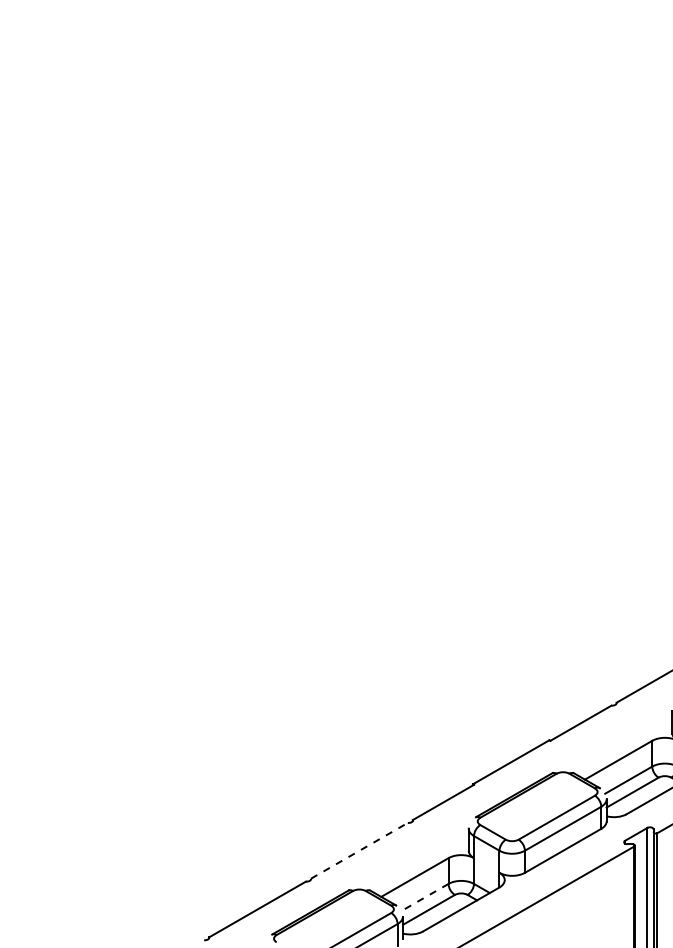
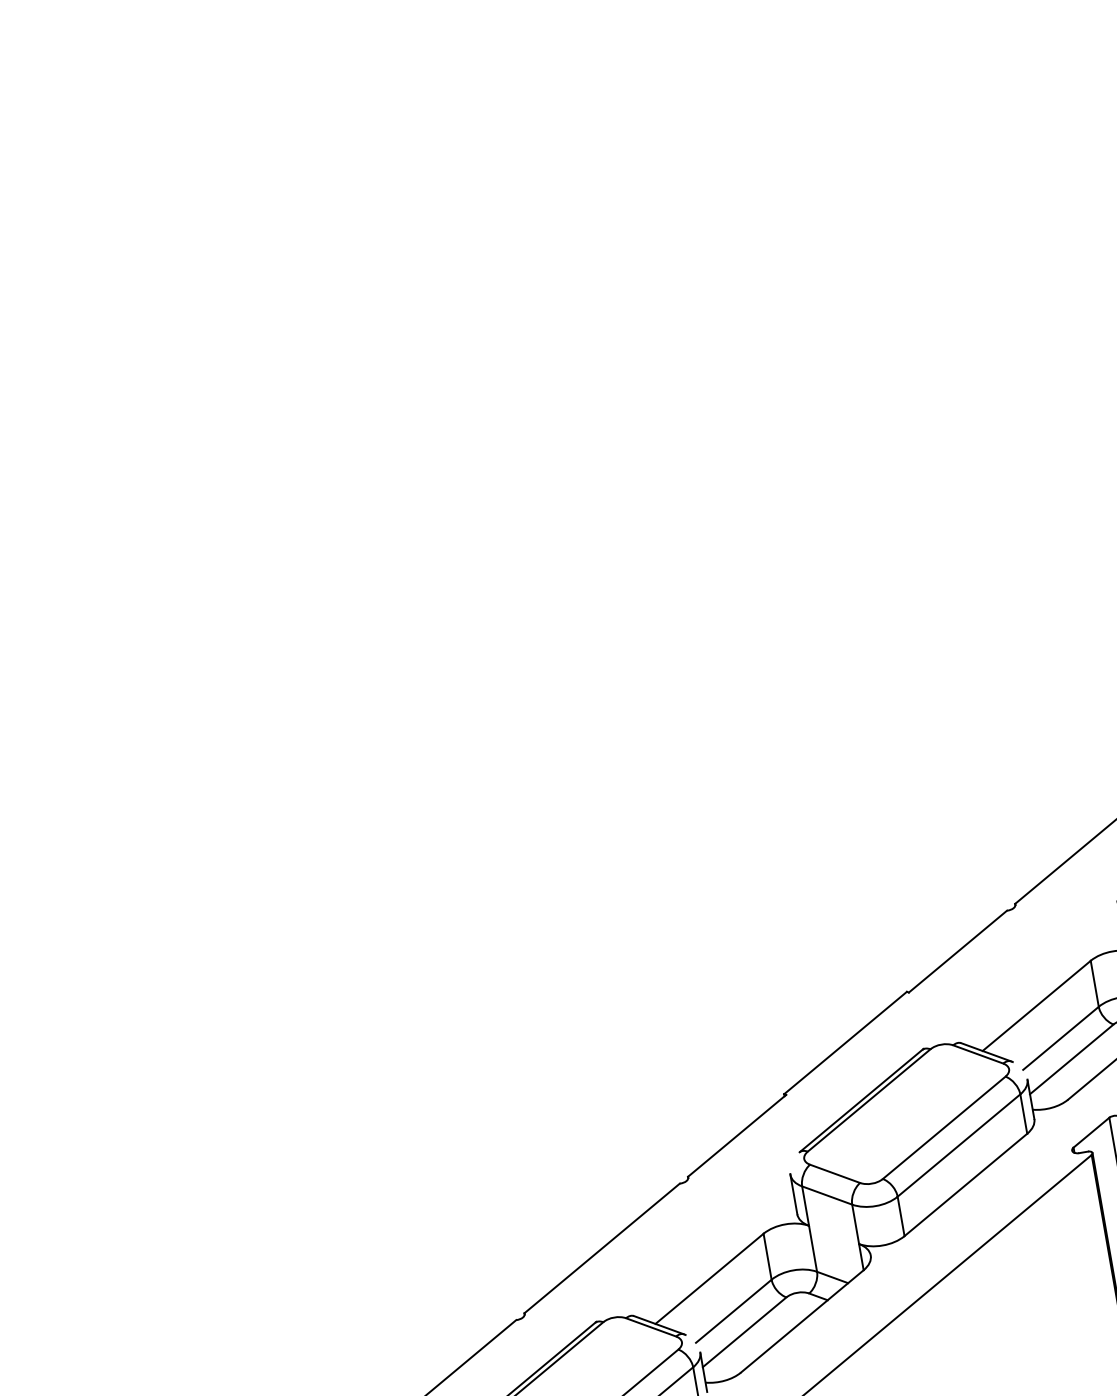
line: (359, 850) -> (602, 1247), dashed -> solid
line: (424, 897) -> (732, 1311), dashed -> solid

